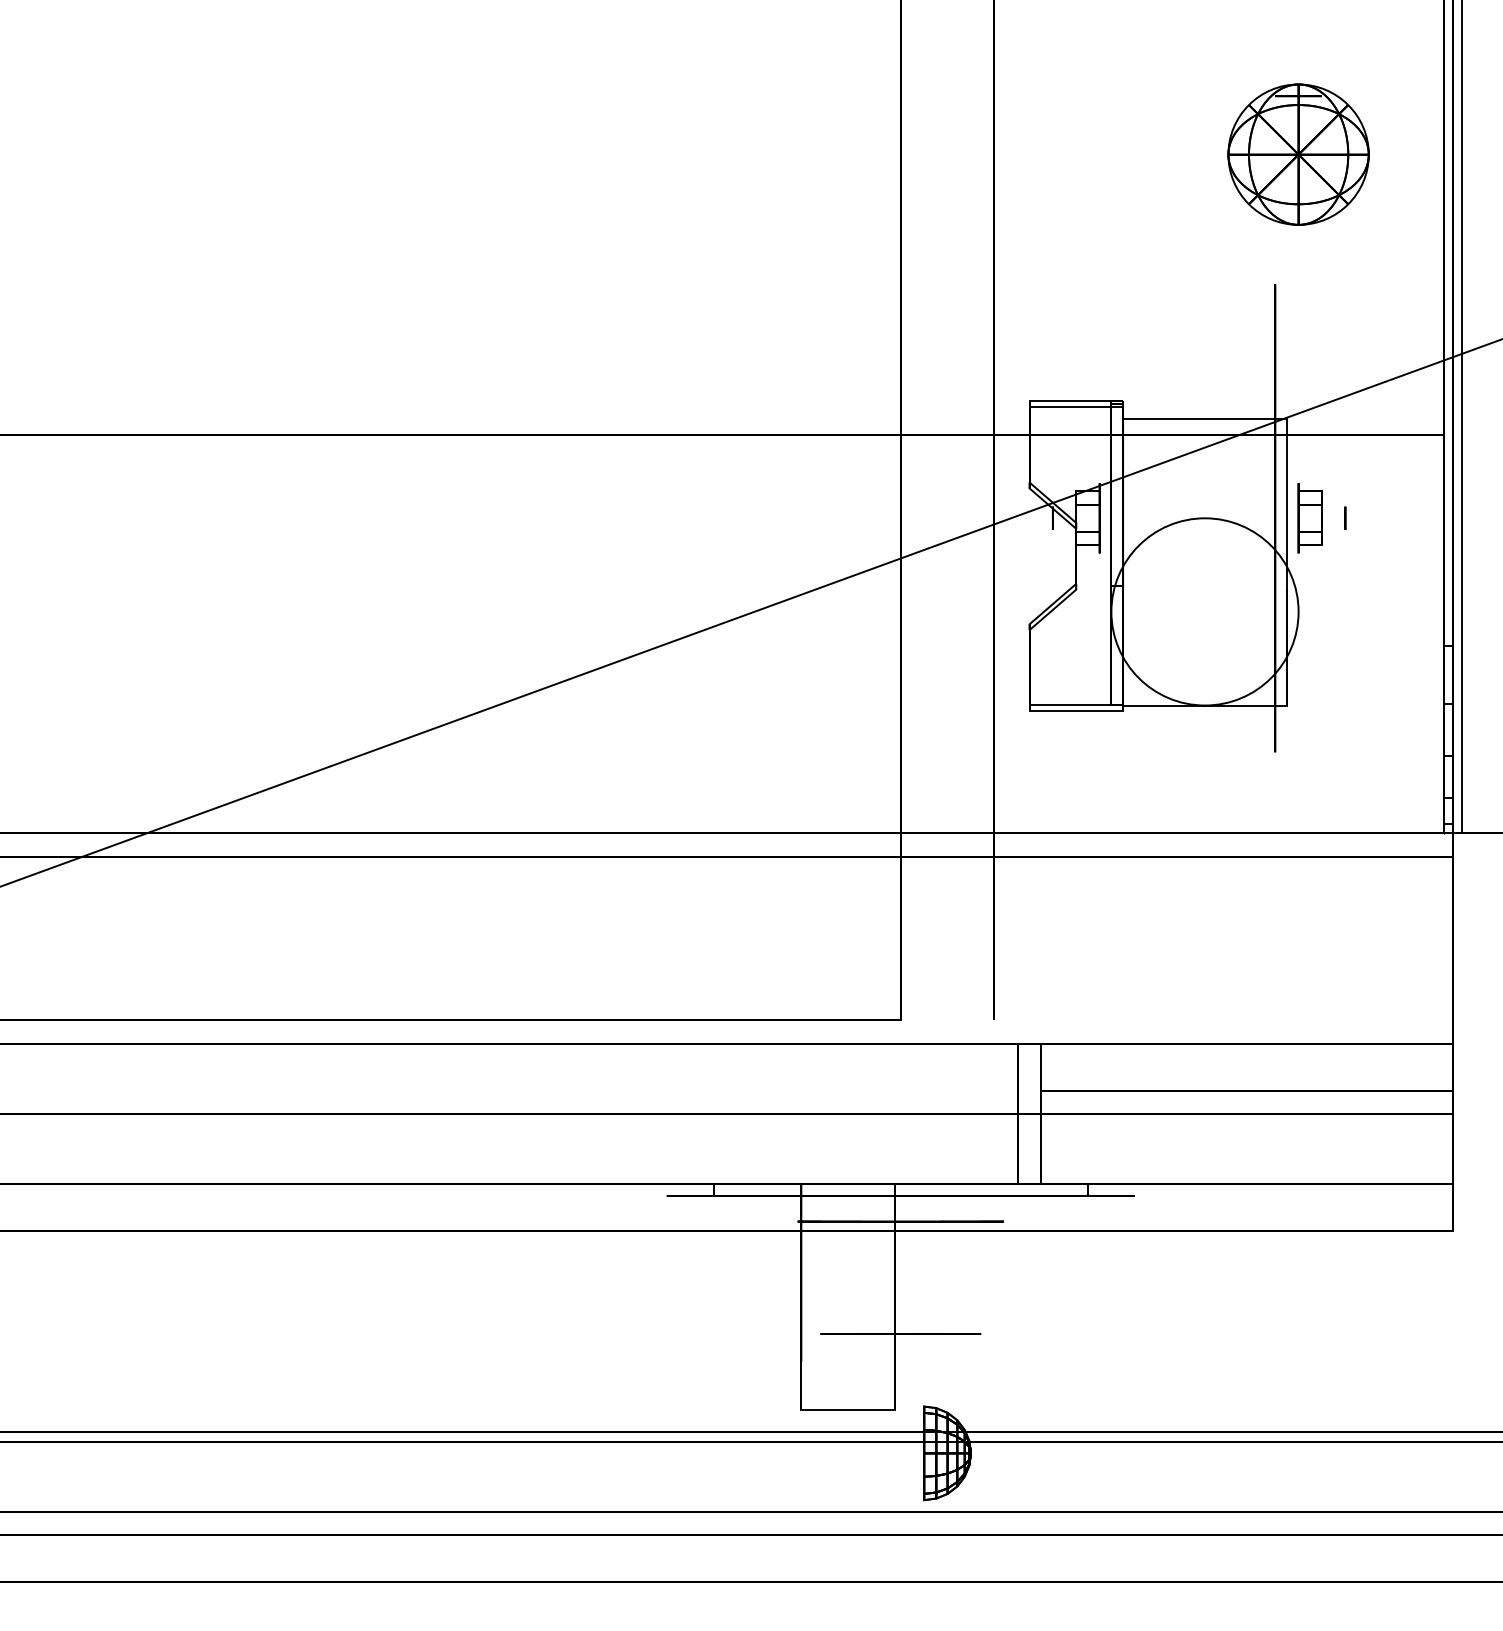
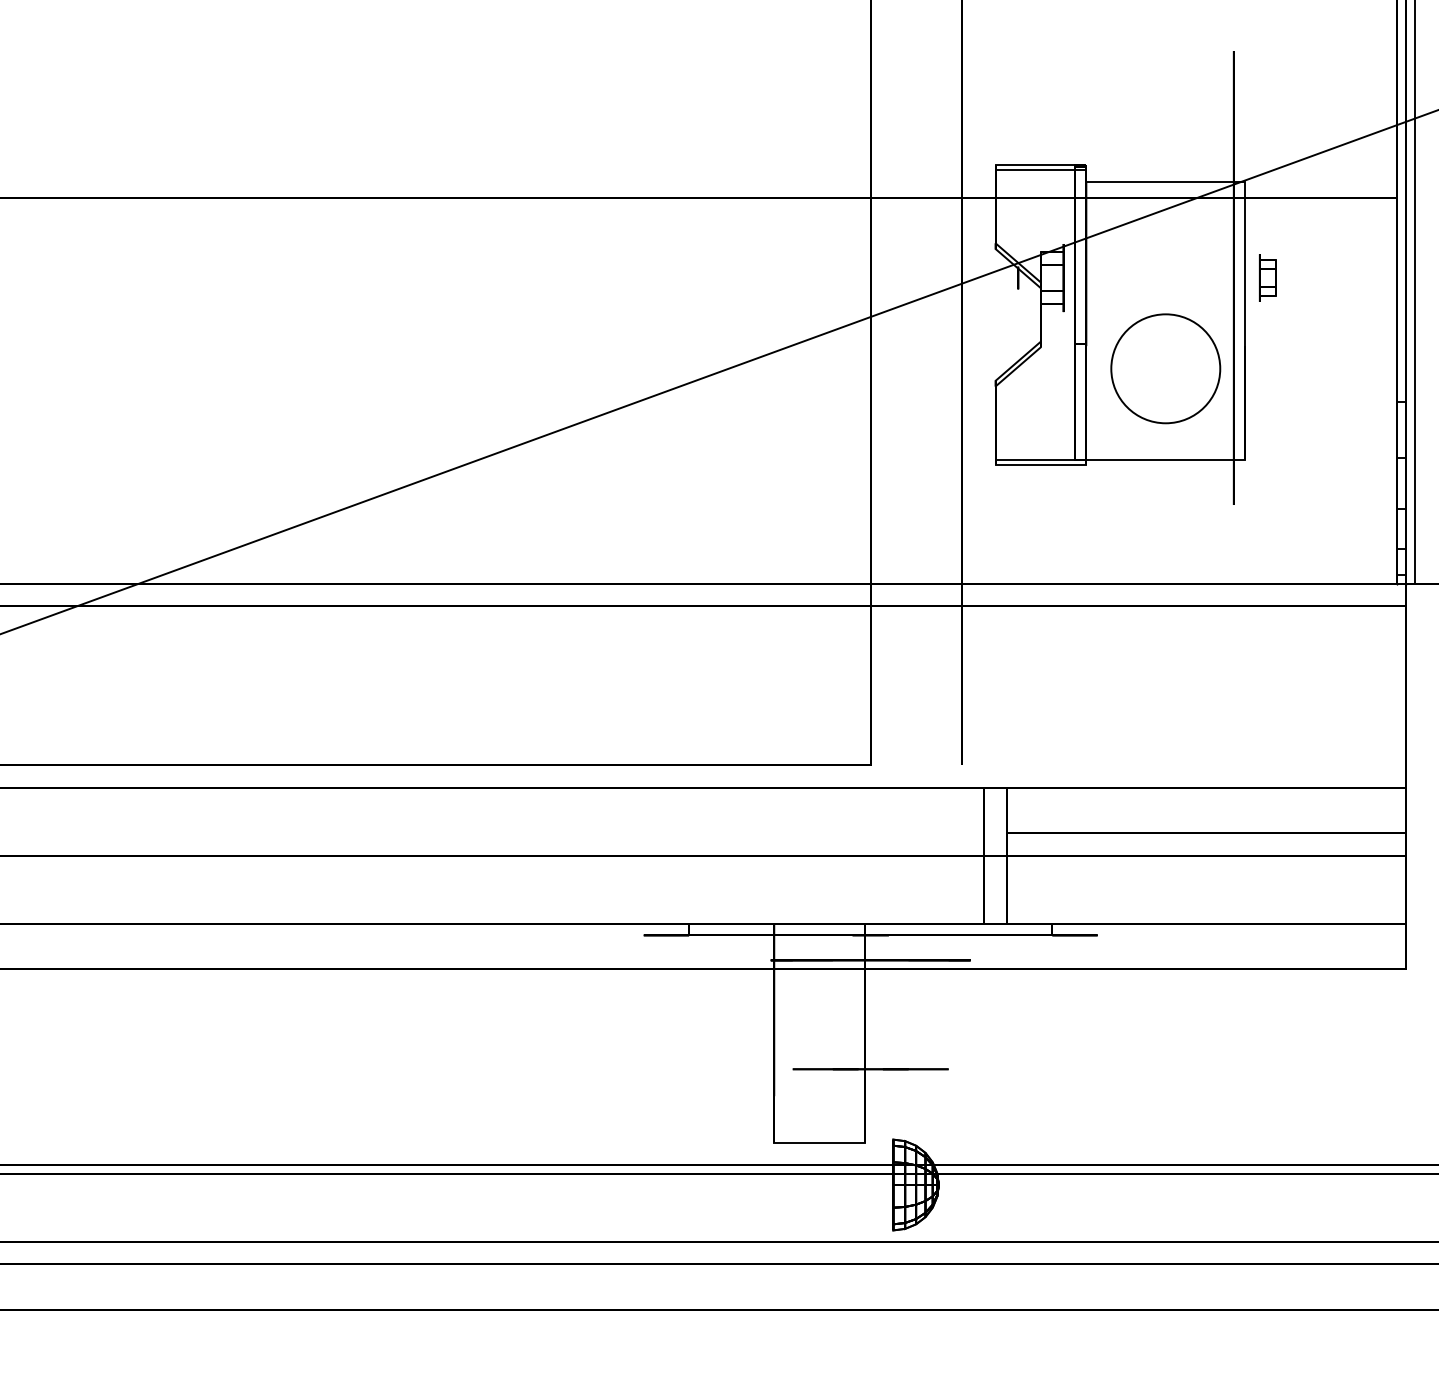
circle: (1345, 517) -> (1302, 277), removed
part: (1309, 518) -> (1267, 278), size x0.7
circle: (1204, 611) -> (1165, 368), size x0.6

